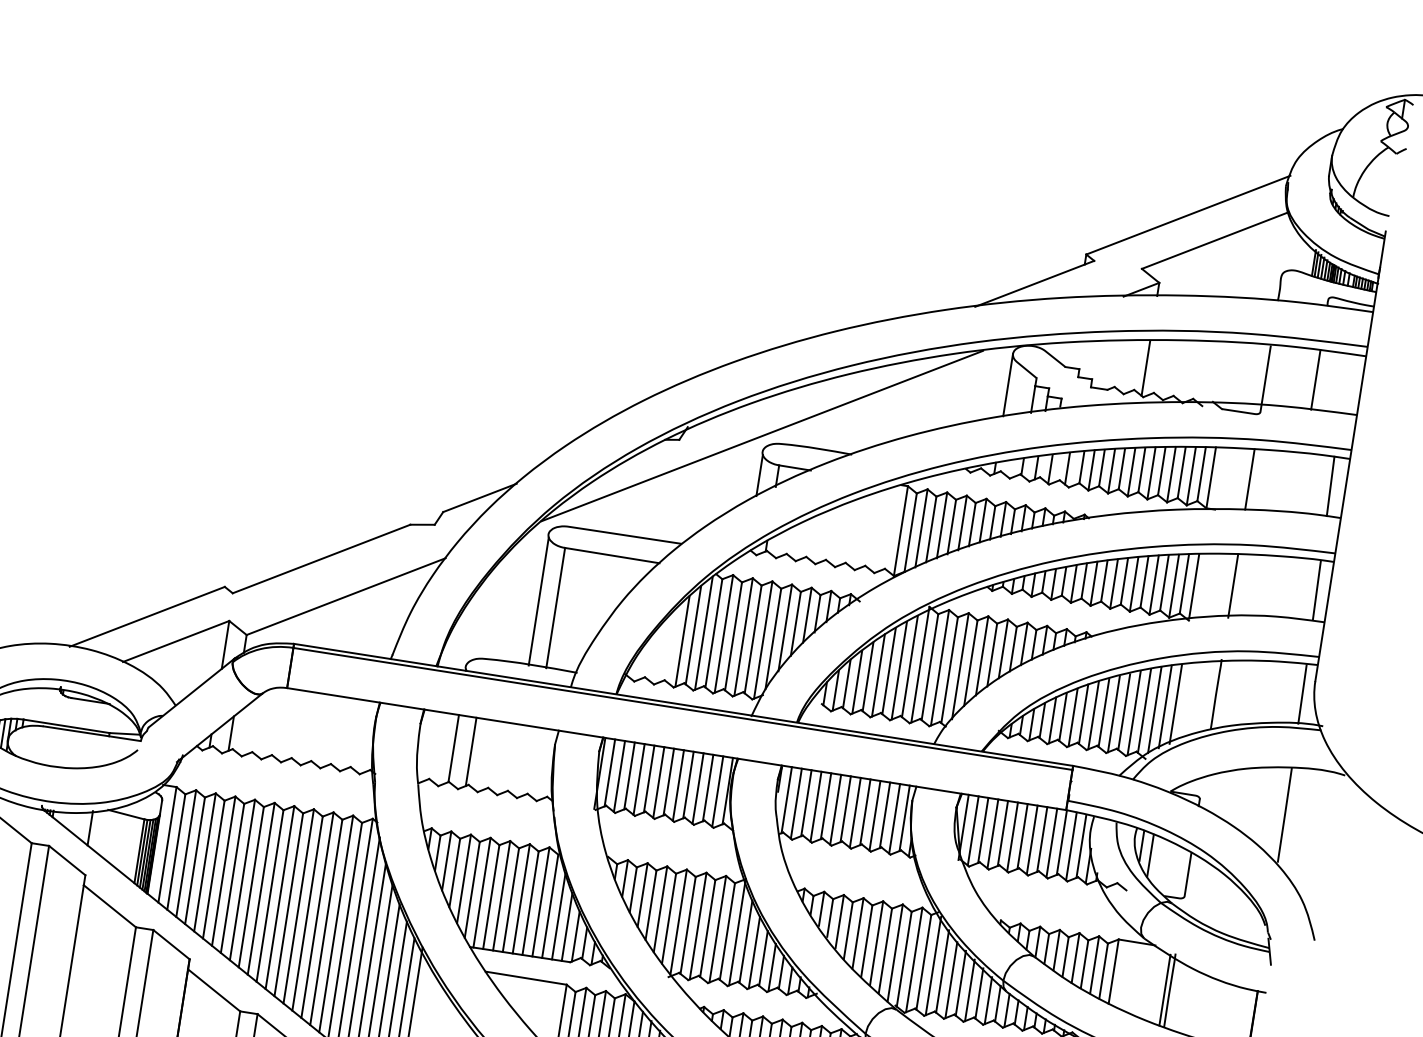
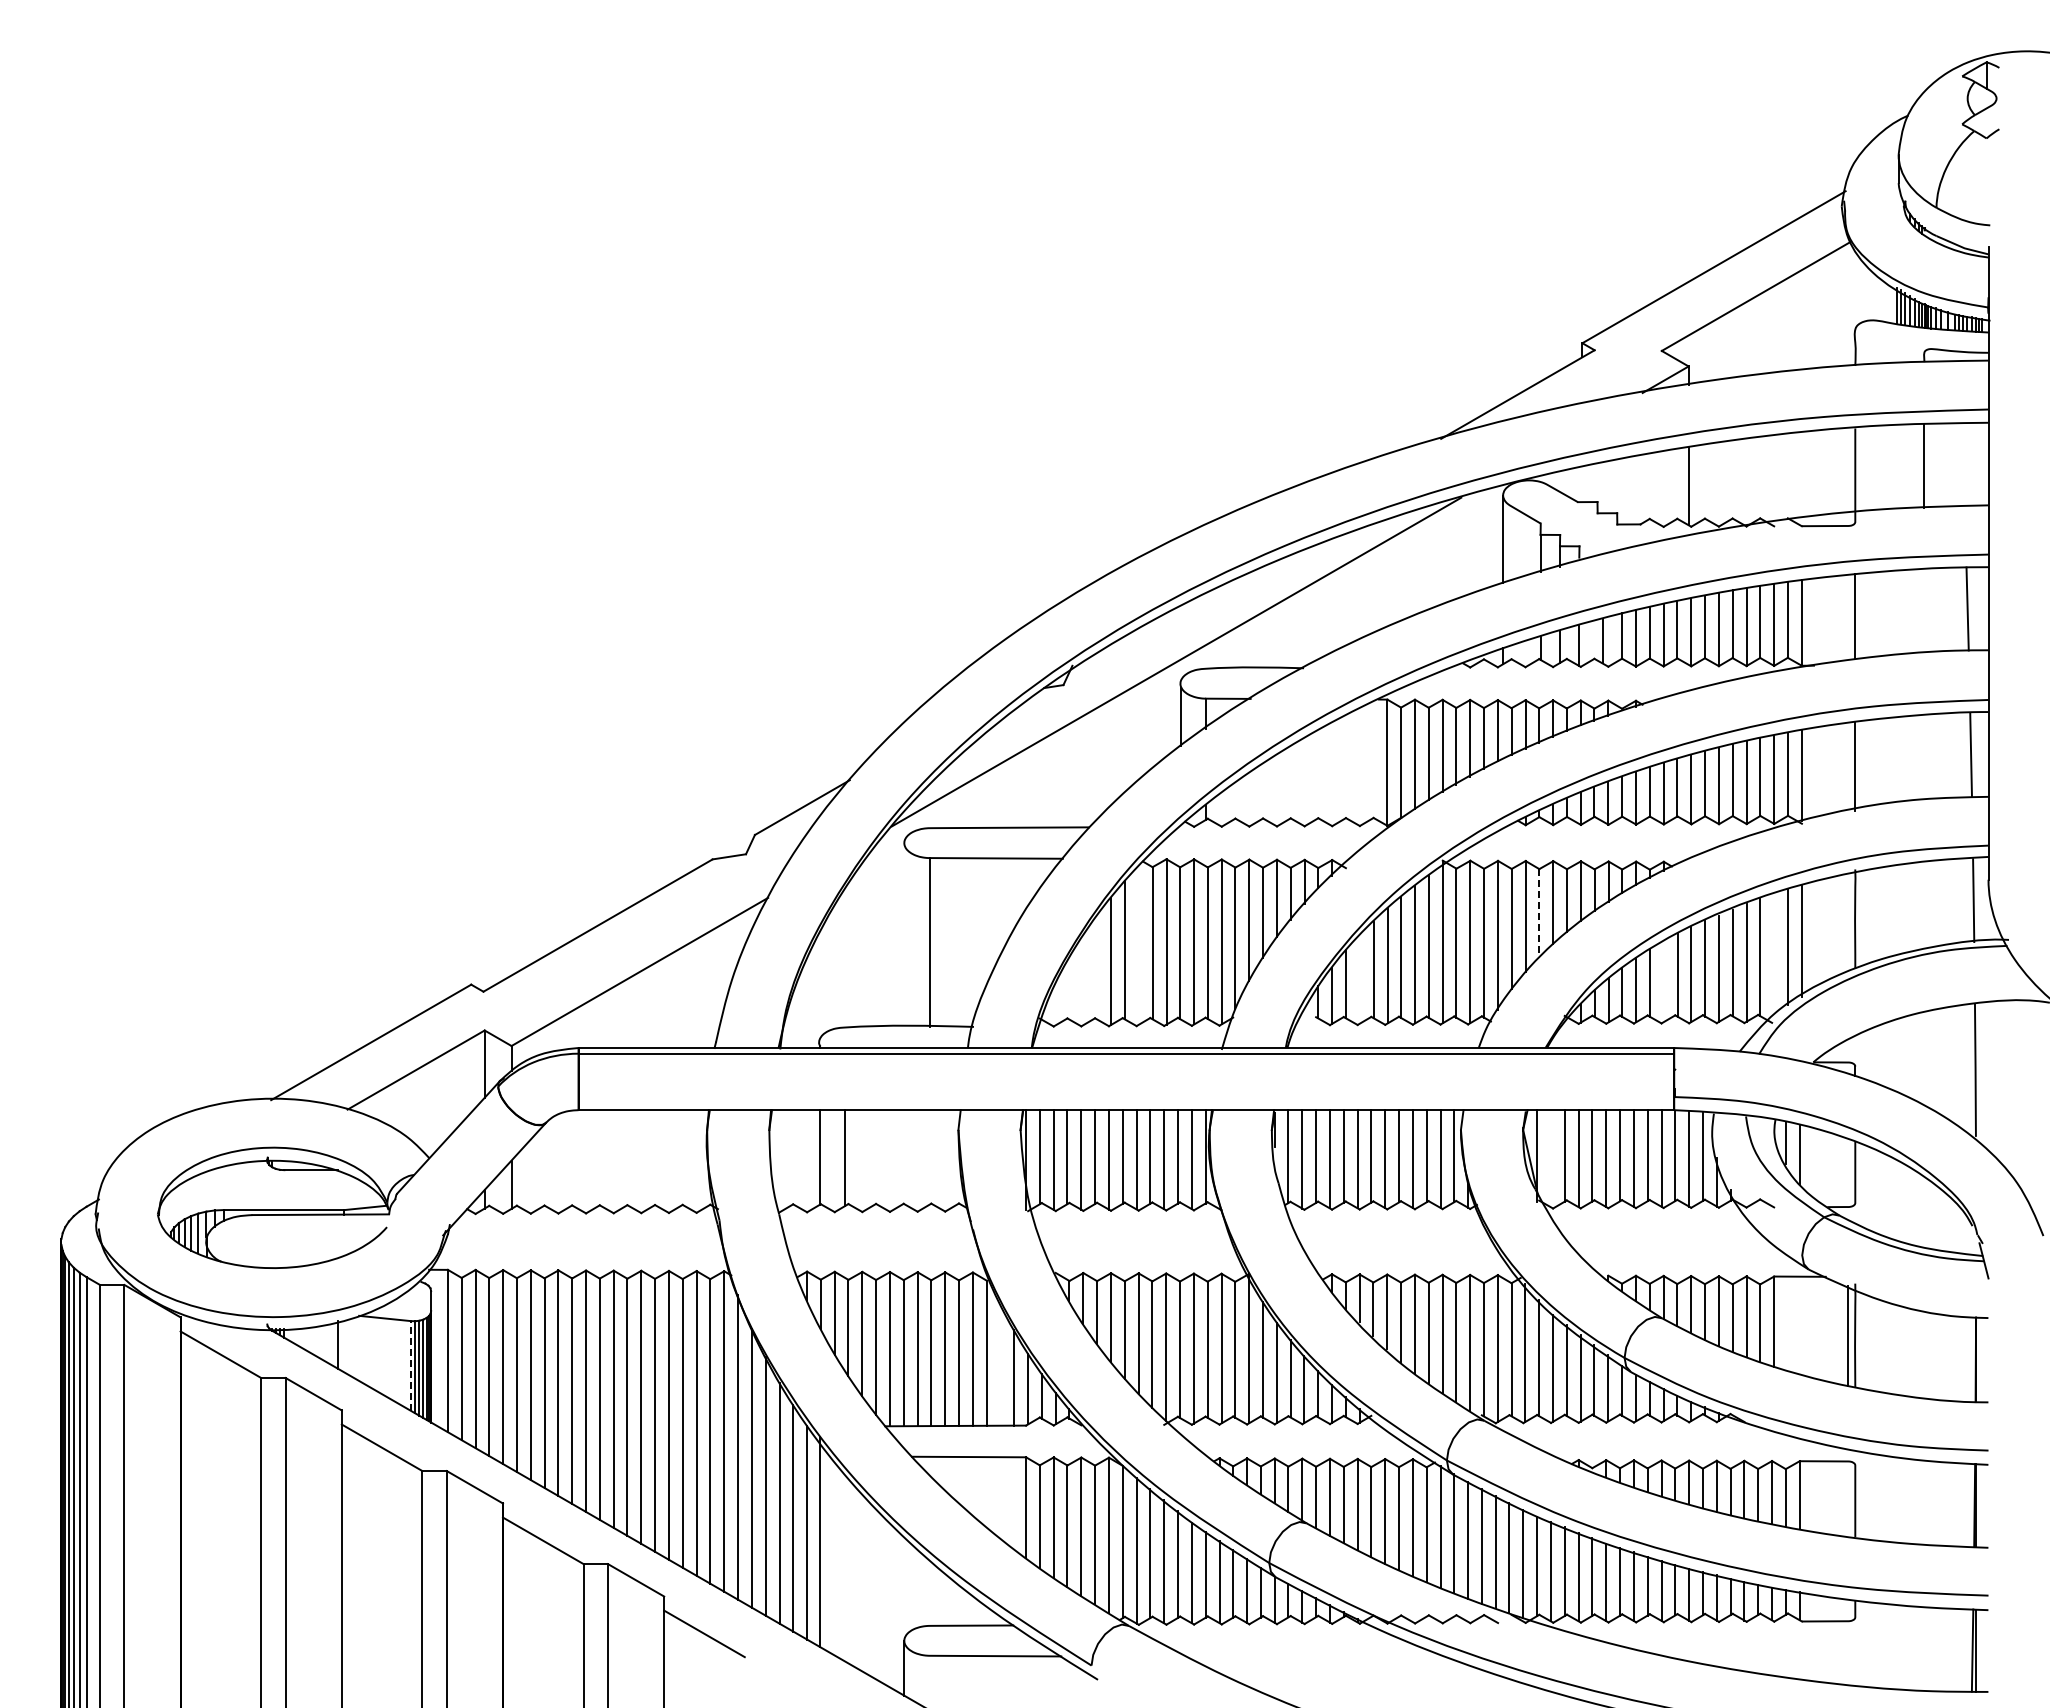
line: (538, 601) -> (905, 937), removed
line: (703, 632) -> (1138, 944), removed
line: (992, 655) -> (1539, 913), solid -> dashed
line: (856, 682) -> (1359, 979), removed
line: (1154, 709) -> (1774, 953), removed
line: (1072, 717) -> (1663, 981), removed
line: (973, 830) -> (1551, 1158), removed
line: (139, 850) -> (410, 1365), solid -> dashed
line: (558, 915) -> (1000, 1364), removed

